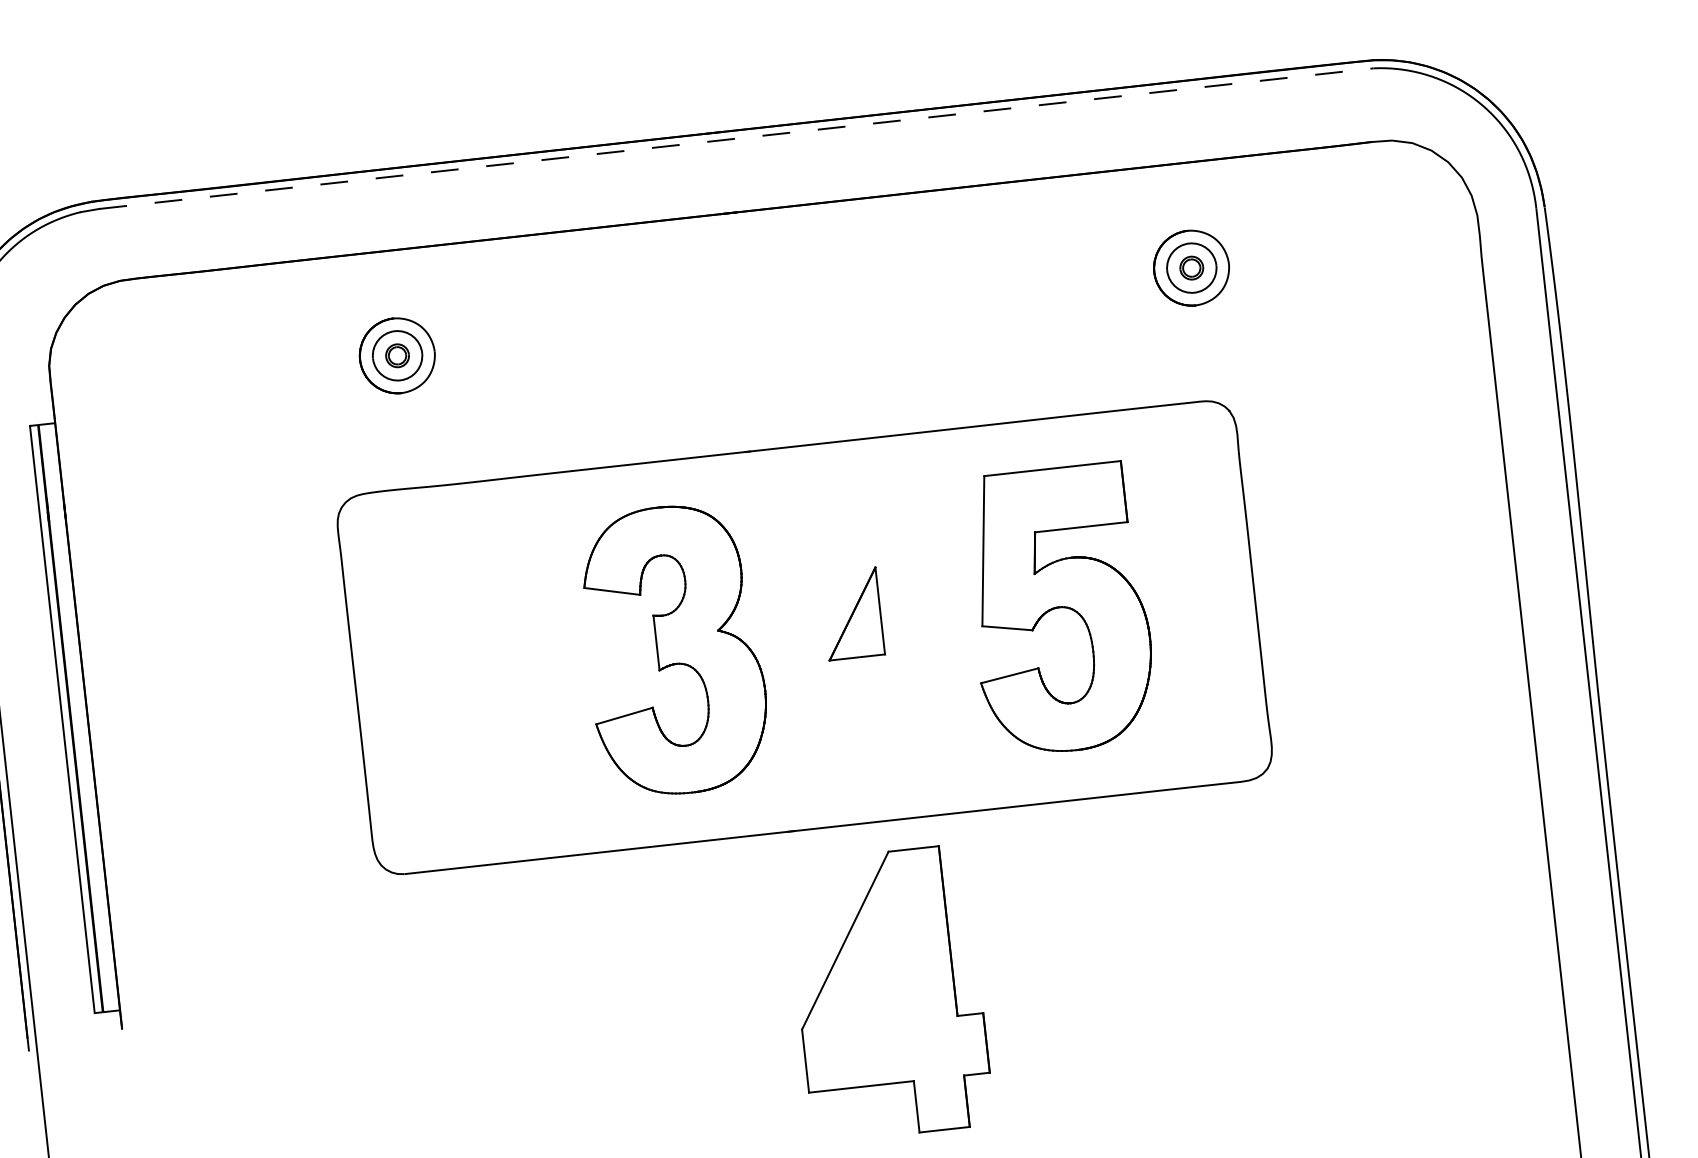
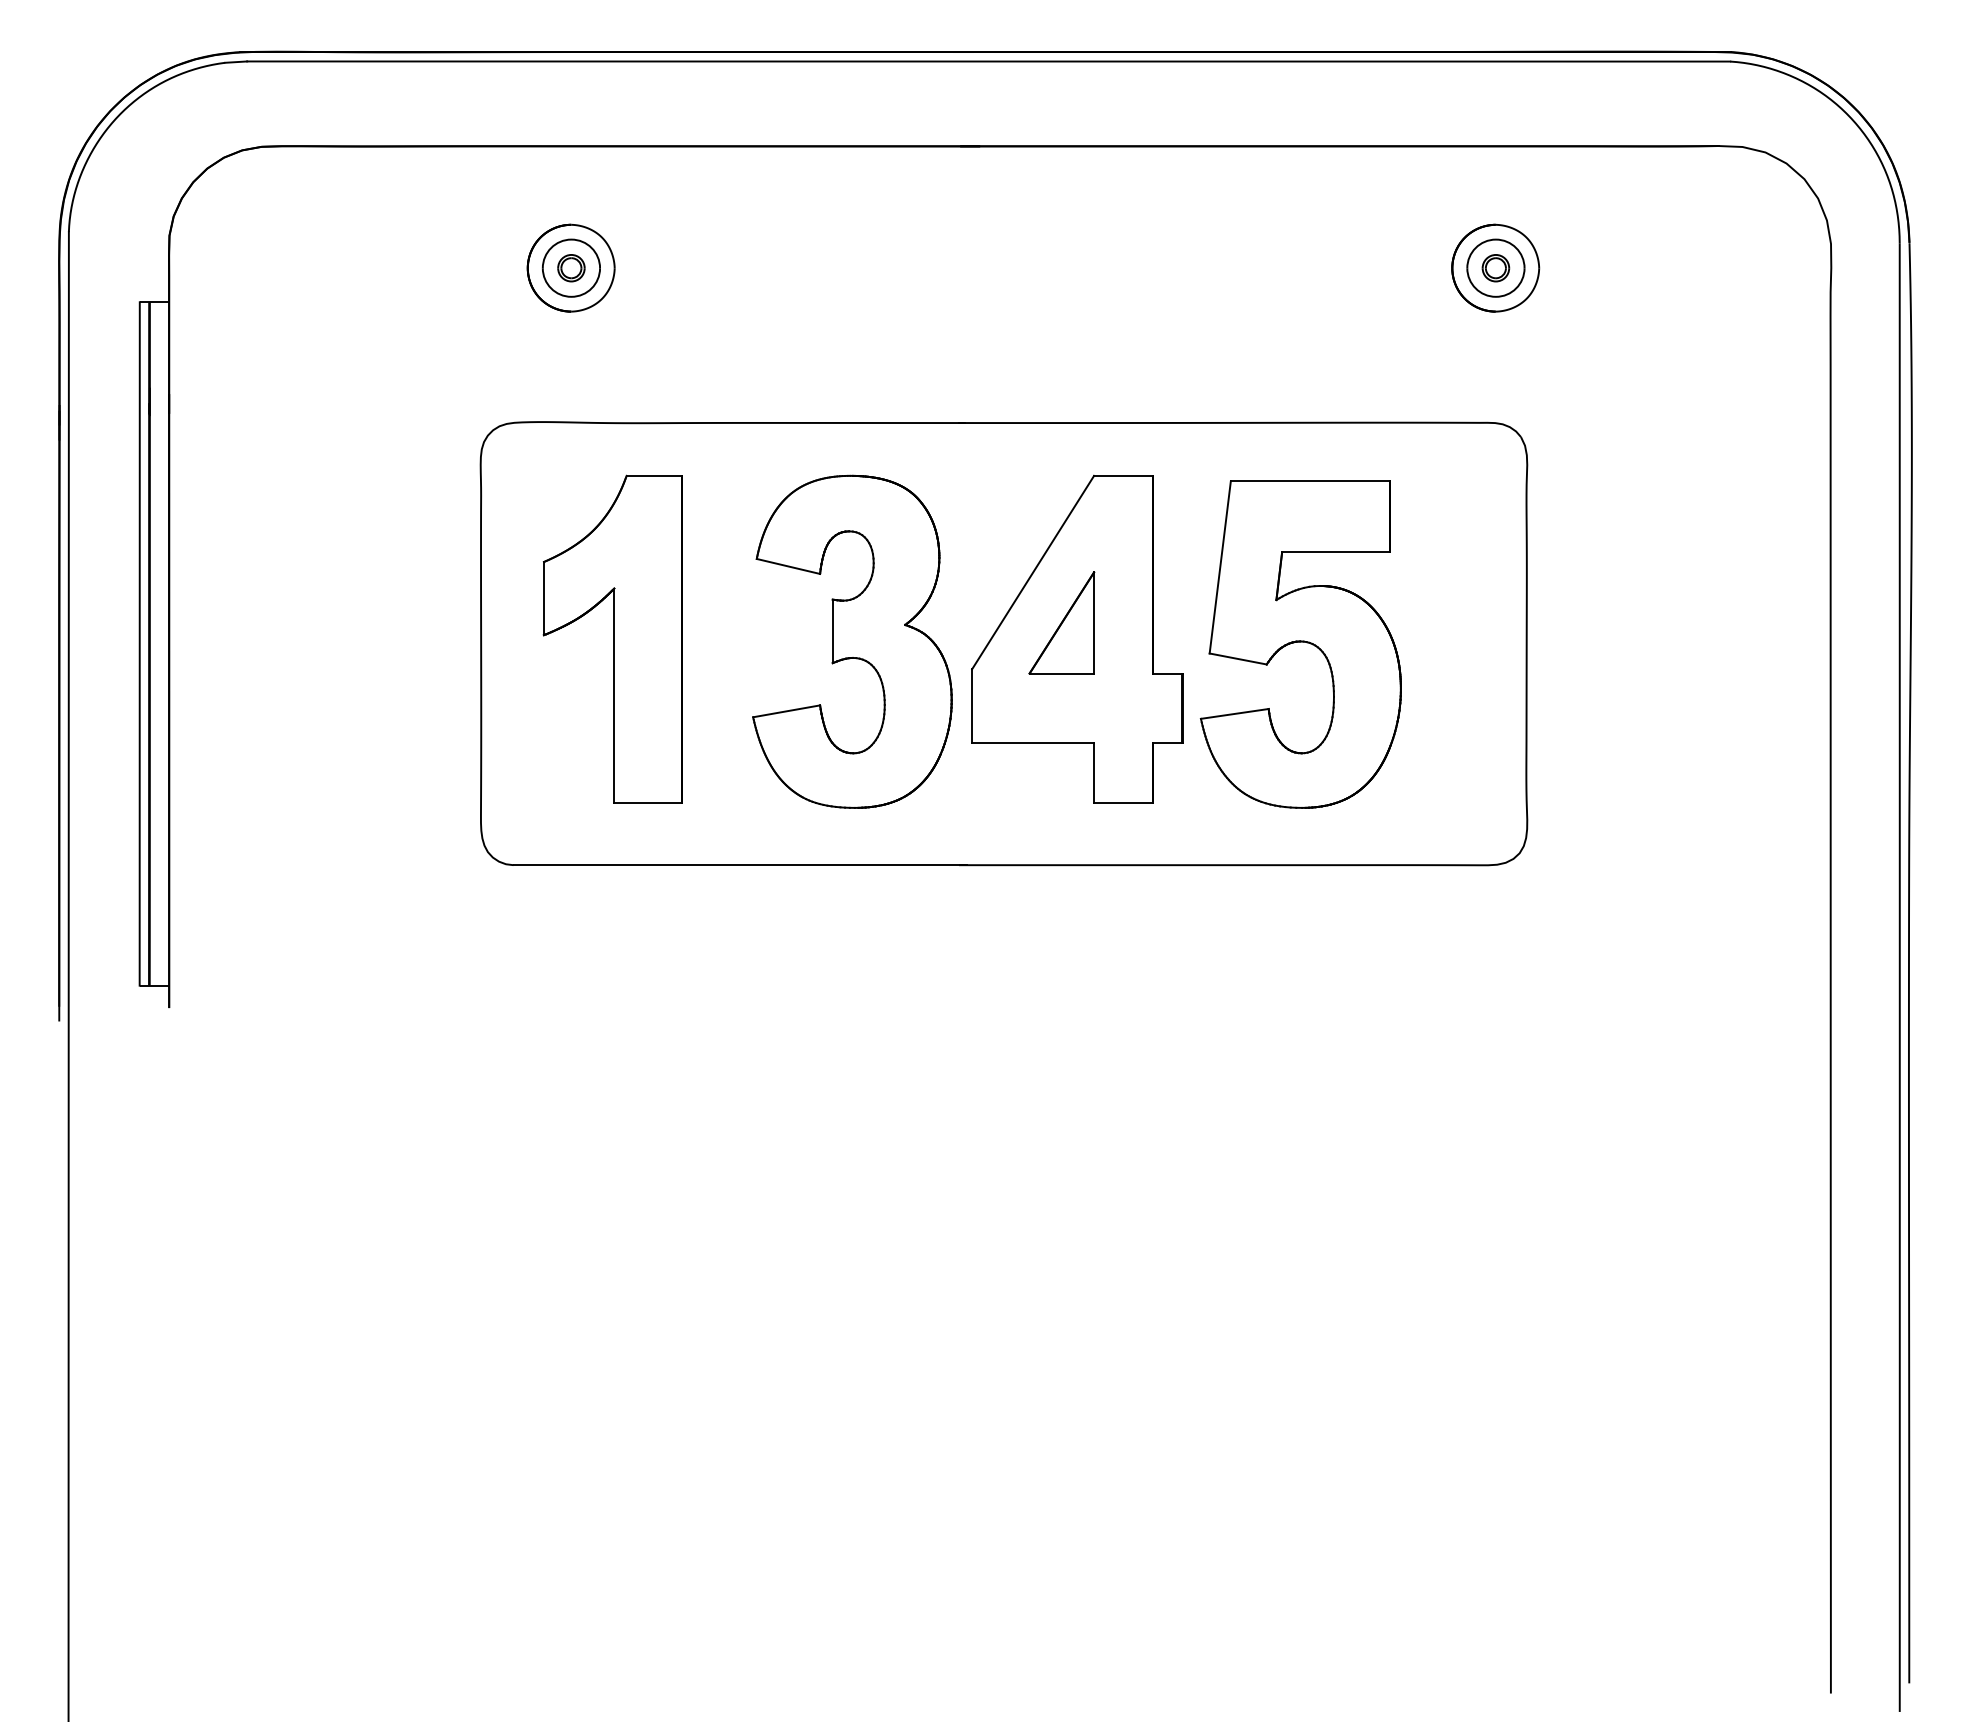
line: (736, 138) -> (988, 61), dashed -> solid
part: (467, 670) -> (612, 638), added
part: (889, 993) -> (1077, 638), moved

